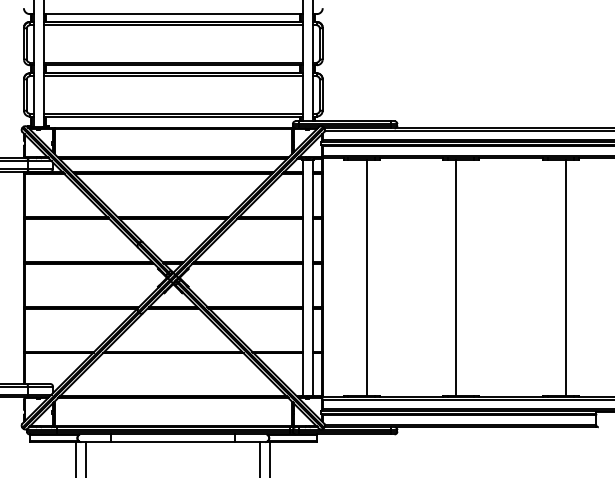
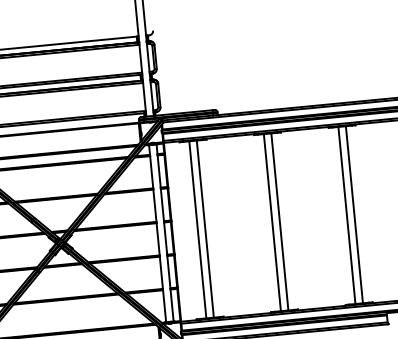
line: (356, 277) -> (197, 229), added
line: (466, 277) -> (280, 221), added
line: (555, 277) -> (346, 215), added

